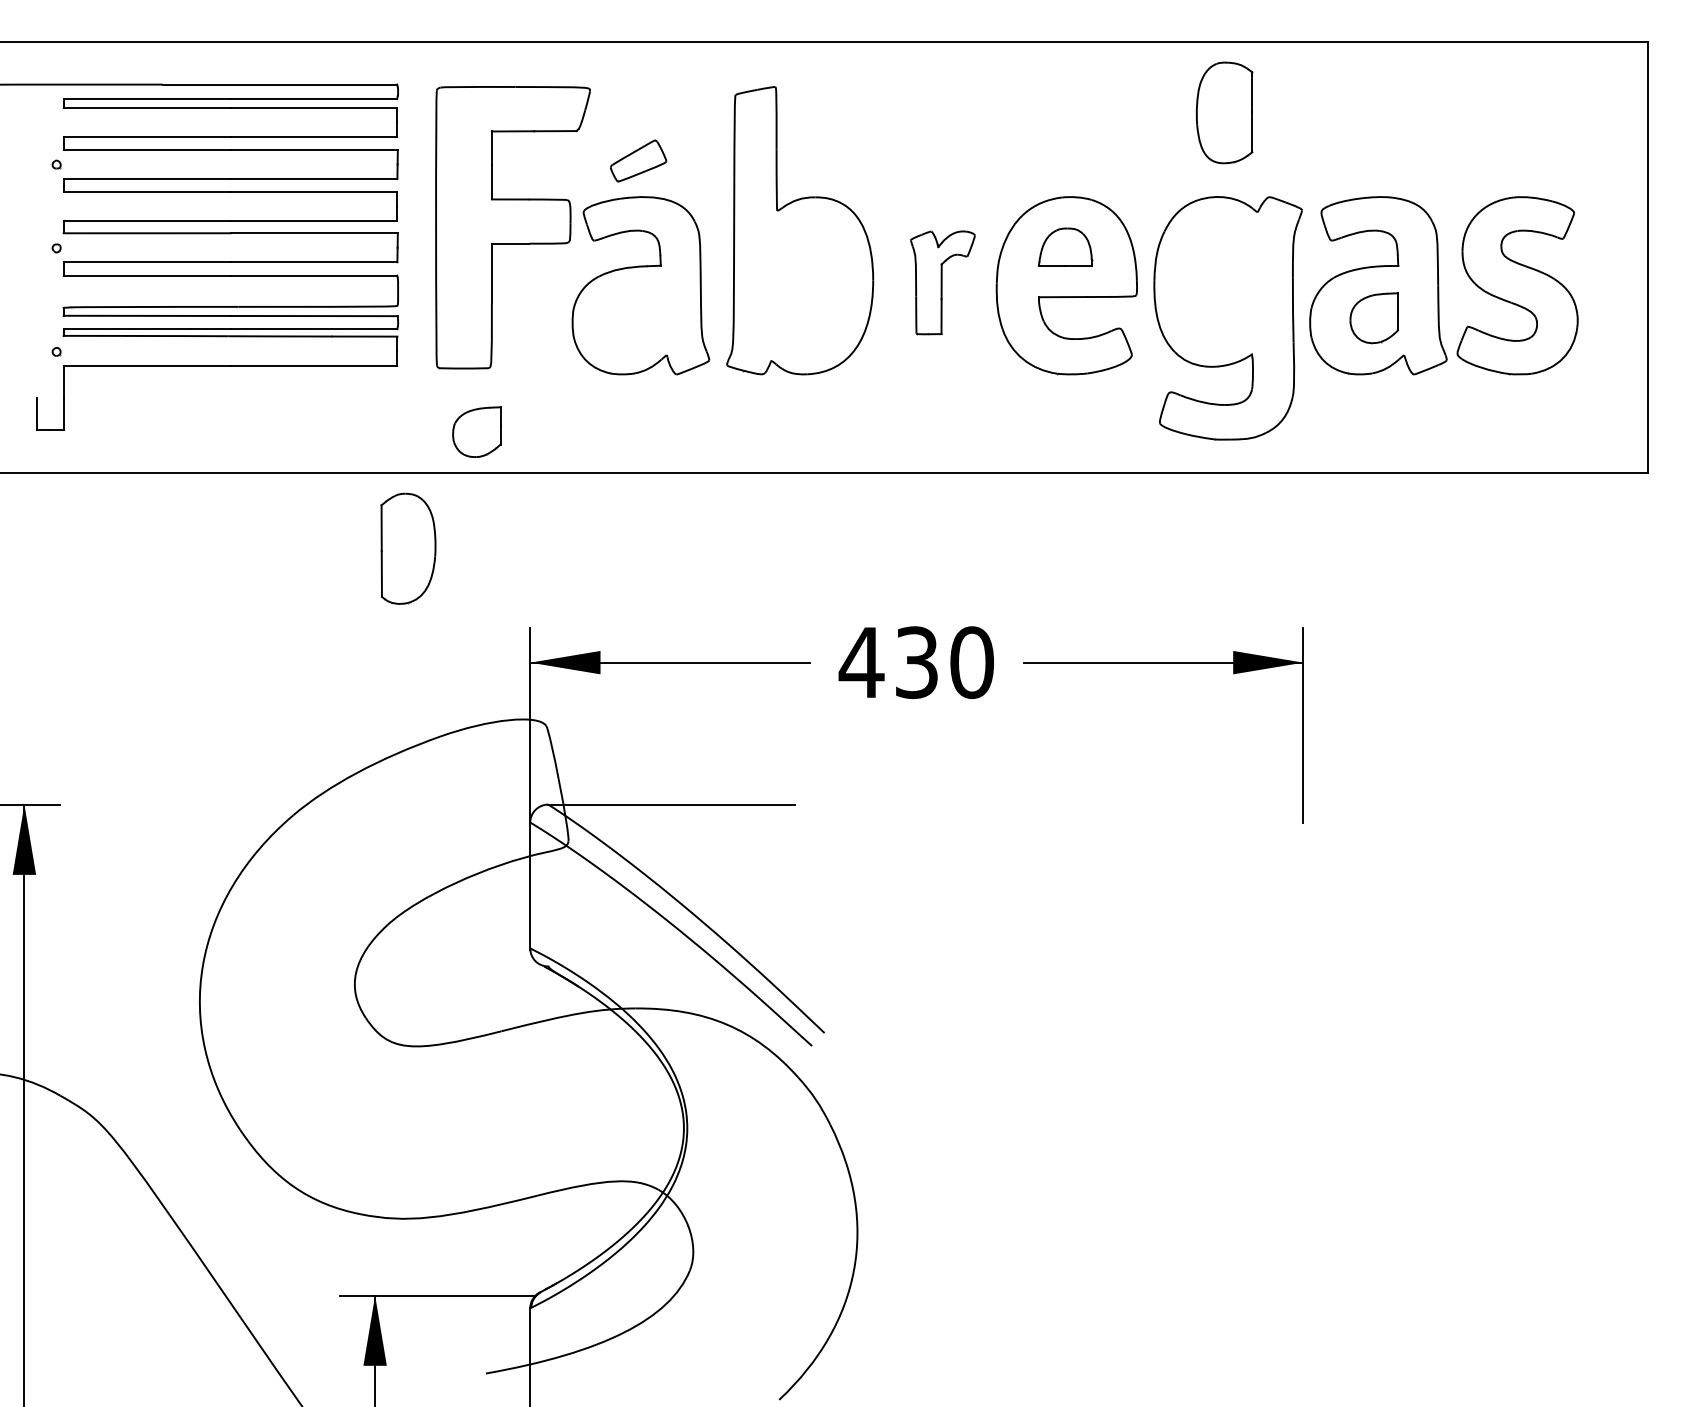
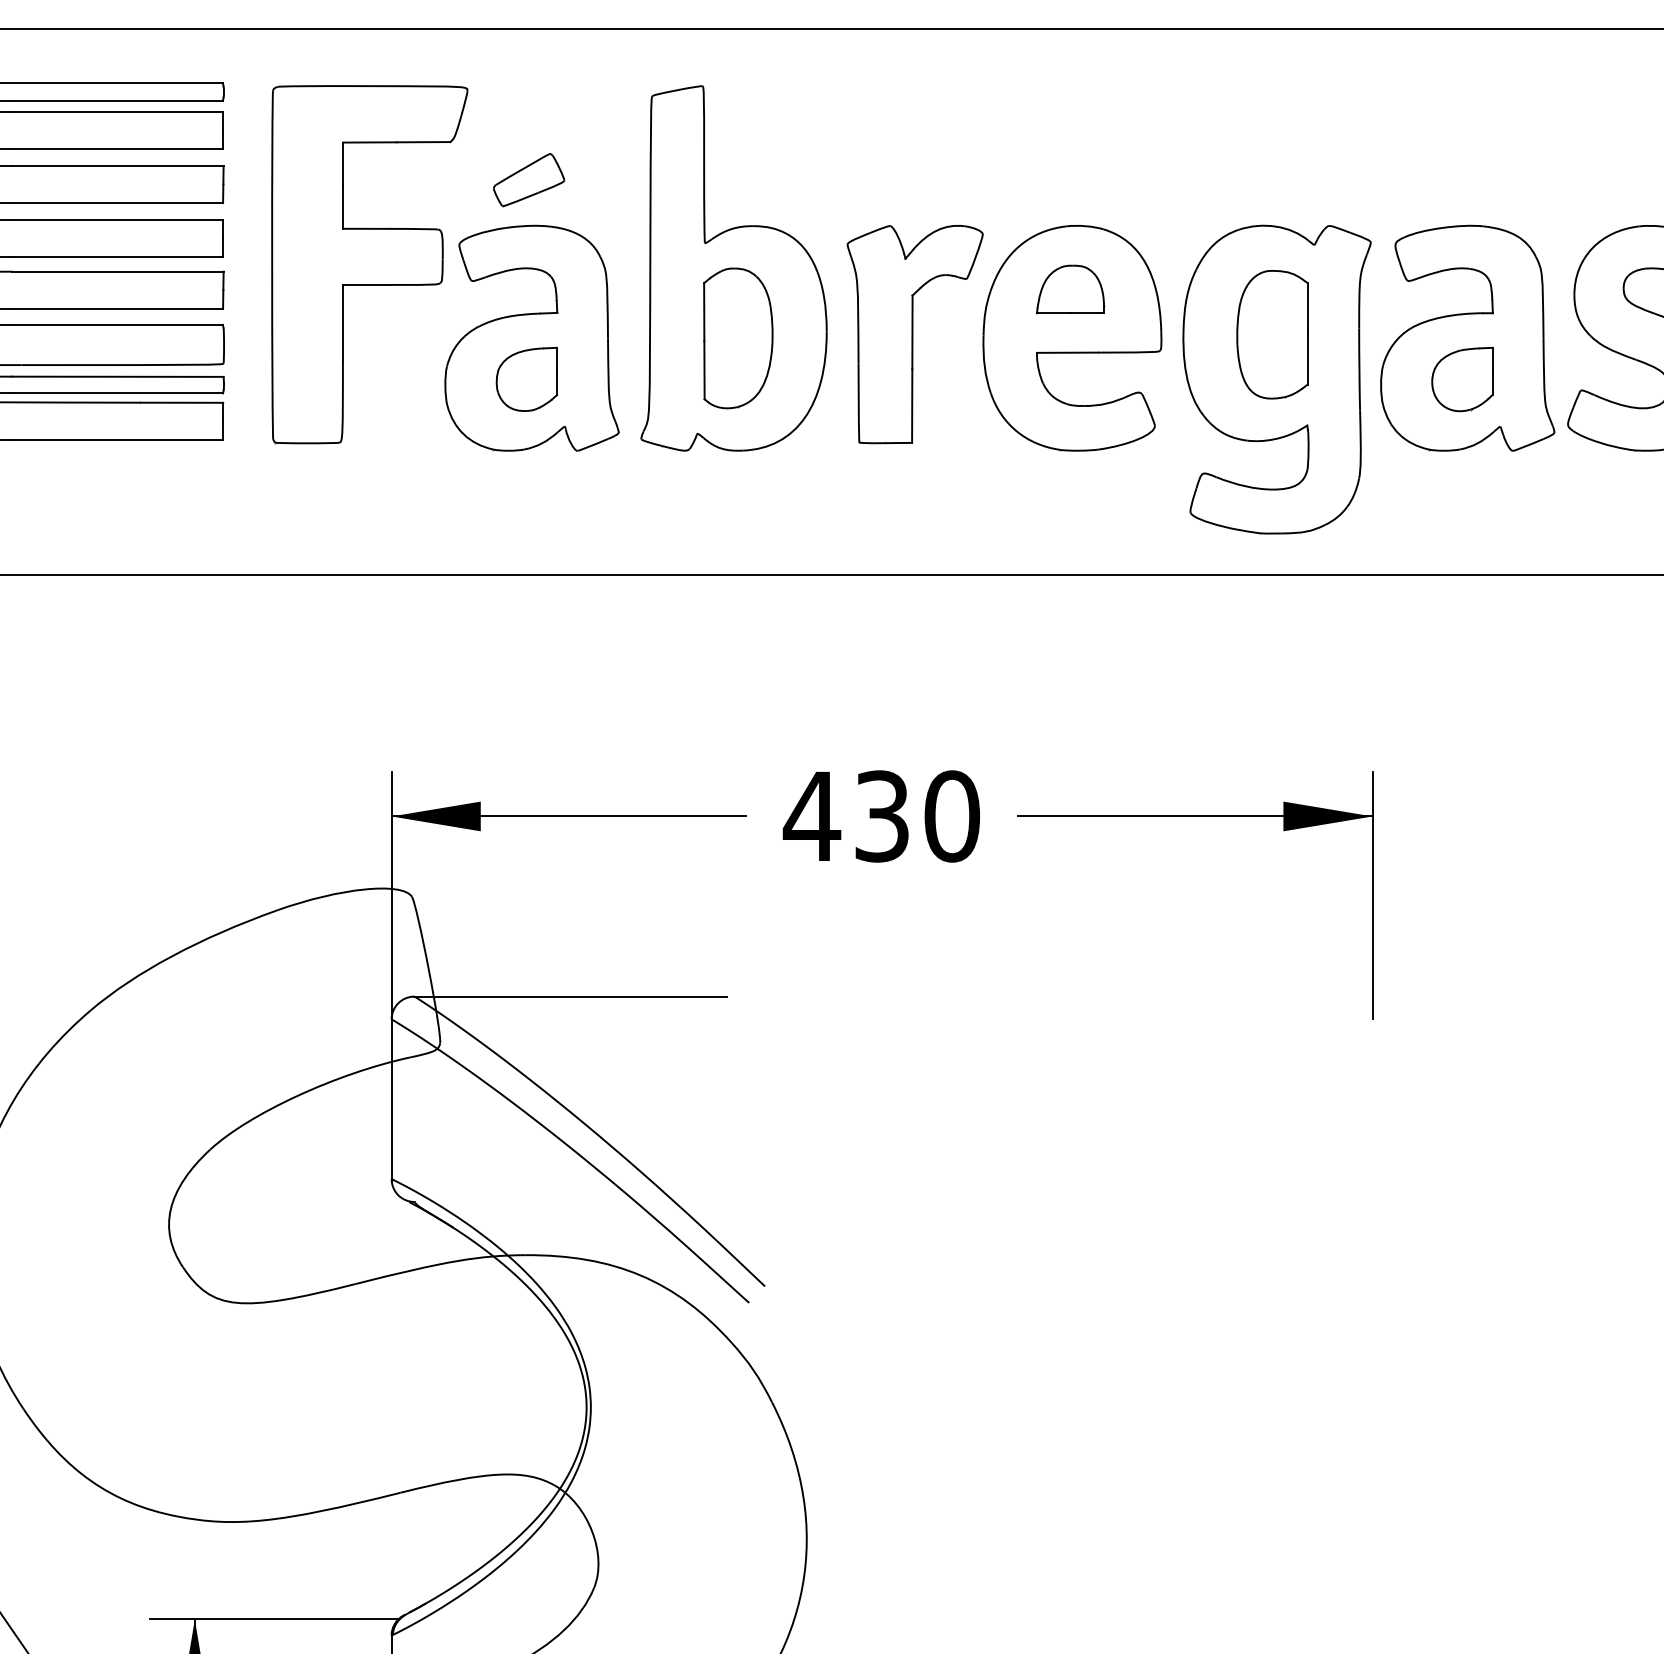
part: (1224, 112) -> (1272, 334), moved
part: (942, 282) -> (914, 334), size x1.67
part: (476, 431) -> (526, 378), moved
part: (408, 548) -> (738, 337), moved

